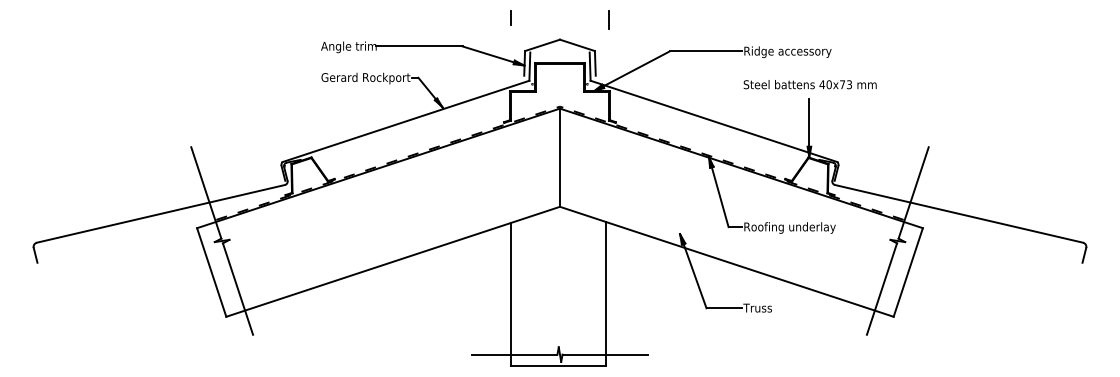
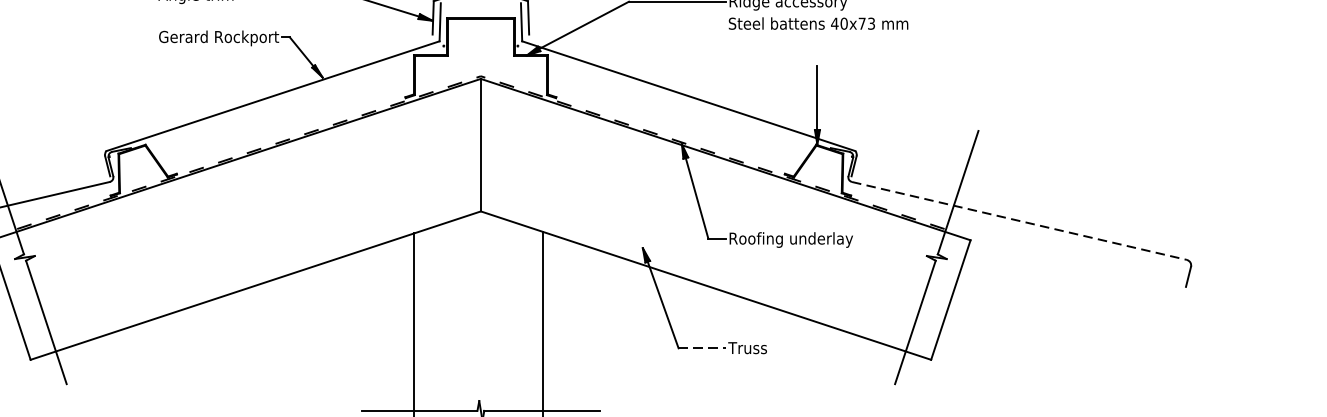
text: (809, 84) -> (817, 23), moved
line: (959, 213) -> (1019, 220), solid -> dashed
line: (724, 308) -> (702, 348), solid -> dashed

